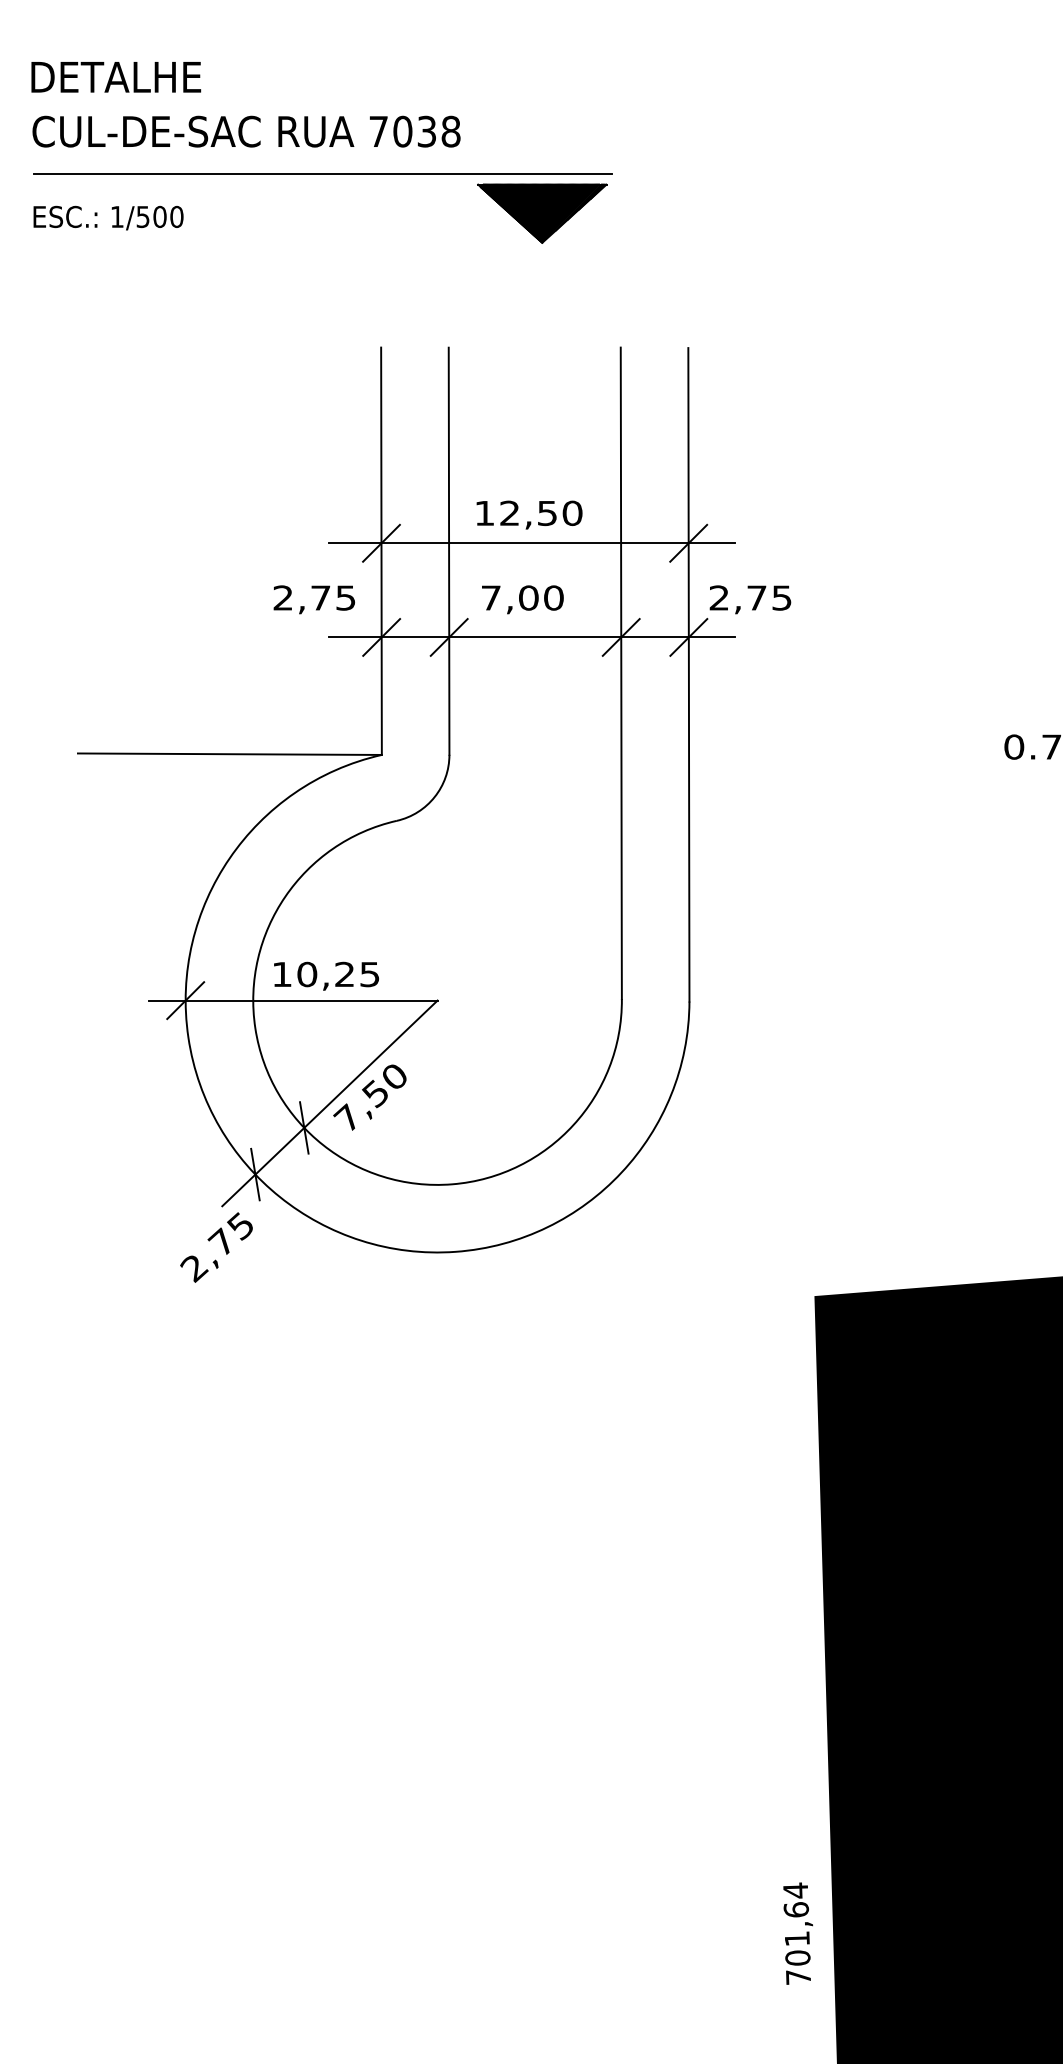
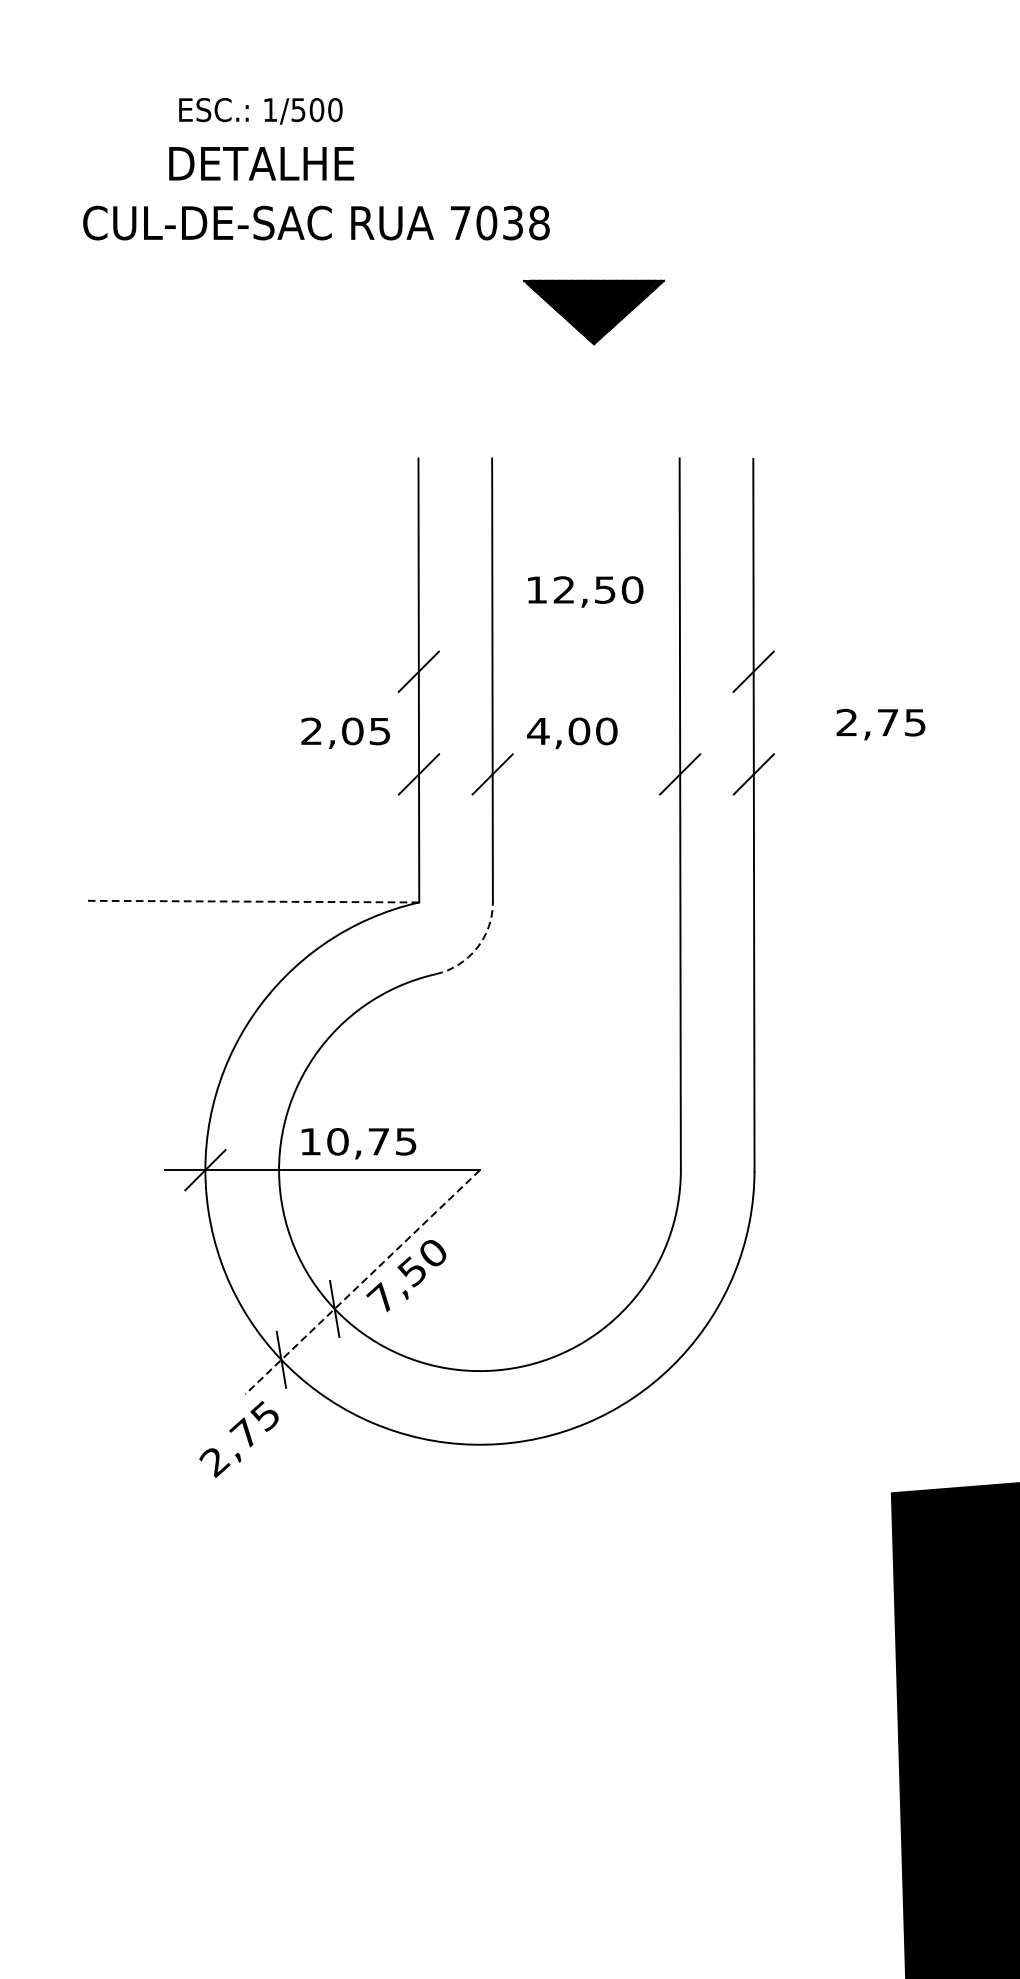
text: (116, 77) -> (261, 164), moved
text: (246, 131) -> (316, 222), moved
line: (322, 173) -> (354, 268), removed
text: (108, 217) -> (260, 110), moved
text: (529, 514) -> (585, 591), moved
line: (531, 543) -> (582, 671), removed
text: (320, 597) -> (352, 730), 2,75 -> 2,05
text: (490, 597) -> (537, 730), 7,00 -> 4,00
text: (750, 599) -> (881, 724), moved
line: (531, 637) -> (582, 774), removed
line: (229, 754) -> (253, 901), solid -> dashed
arc: (434, 797) -> (476, 948), solid -> dashed
text: (344, 973) -> (378, 1140), 10,25 -> 10,75
line: (329, 1103) -> (362, 1282), solid -> dashed

